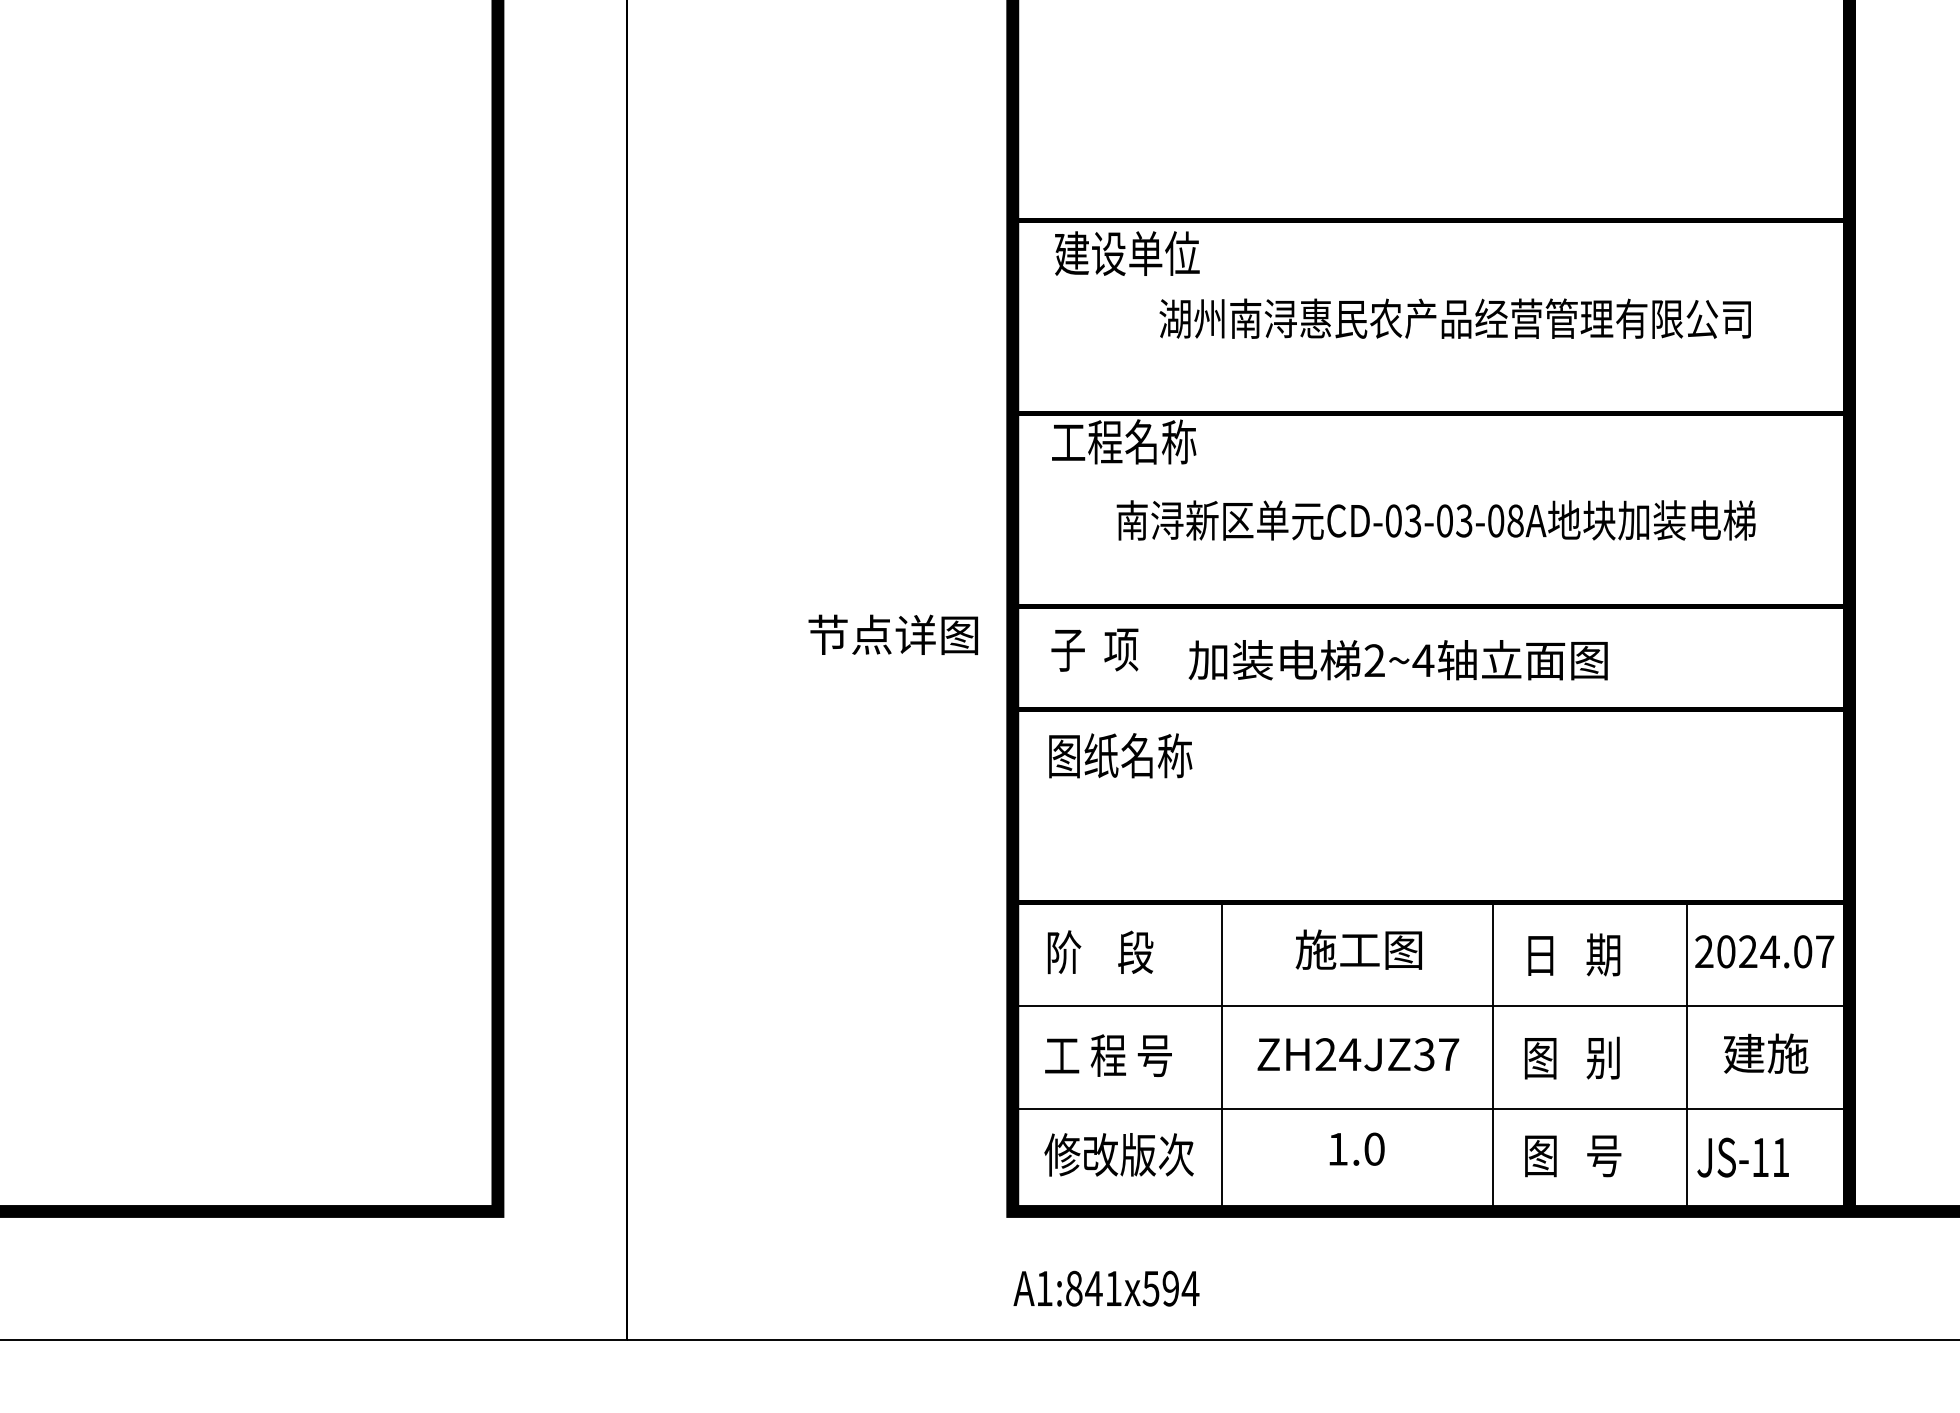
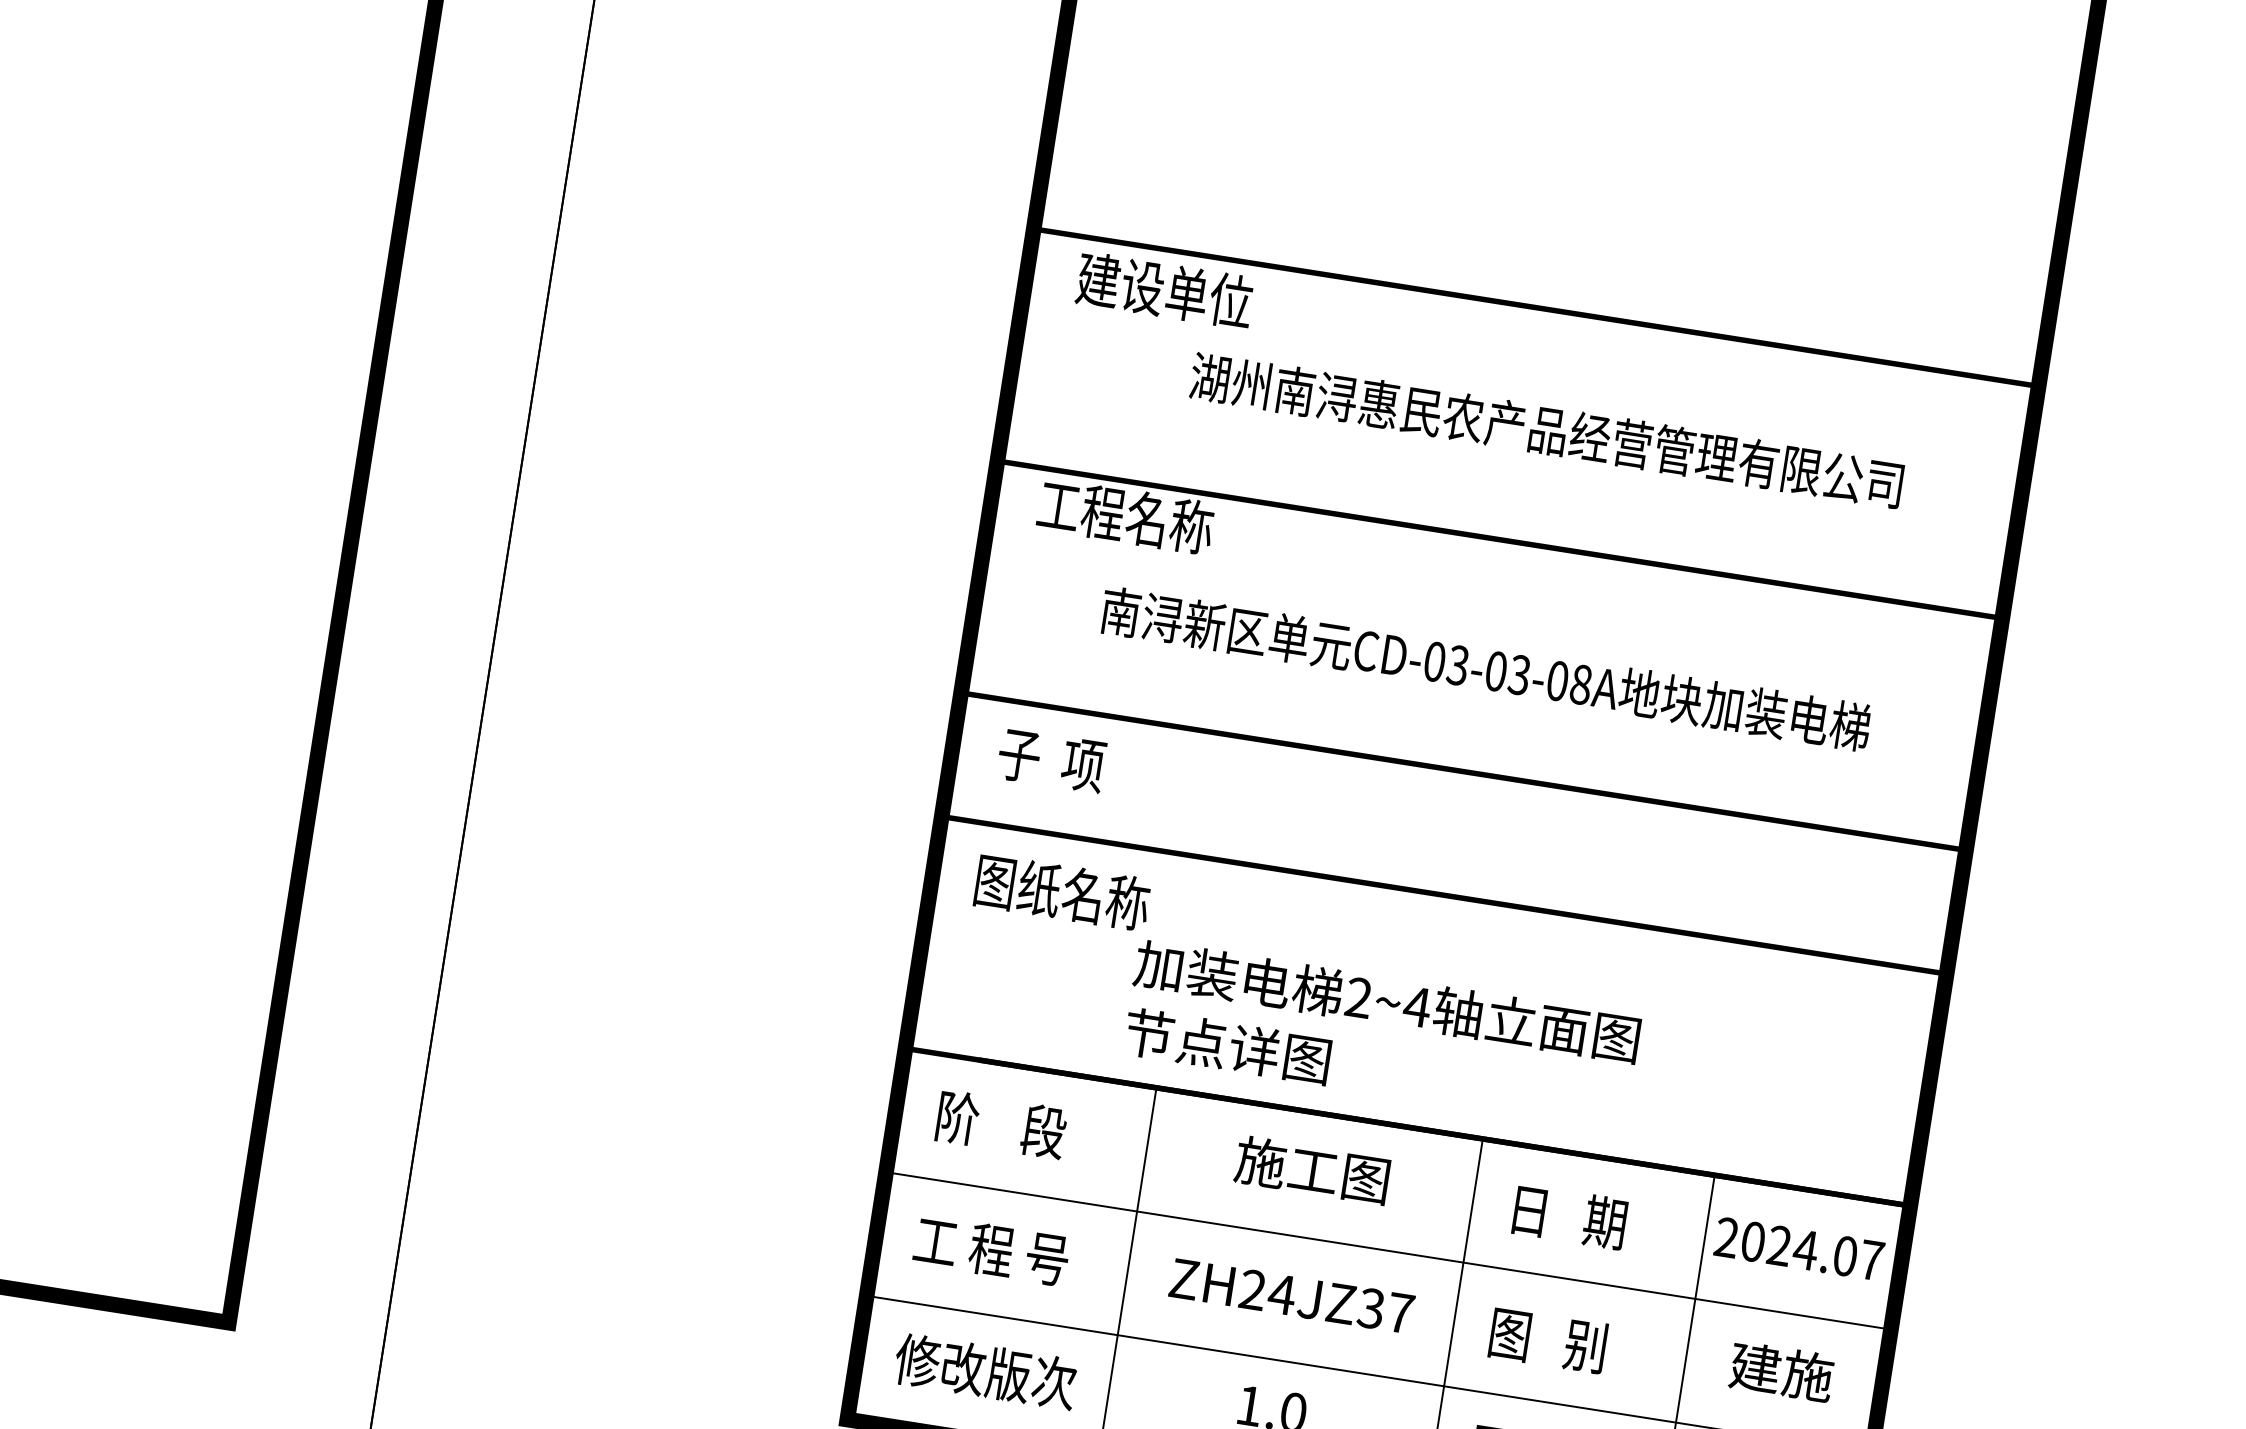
text: (892, 634) -> (1226, 1045), moved
text: (1397, 660) -> (1386, 1001), moved

